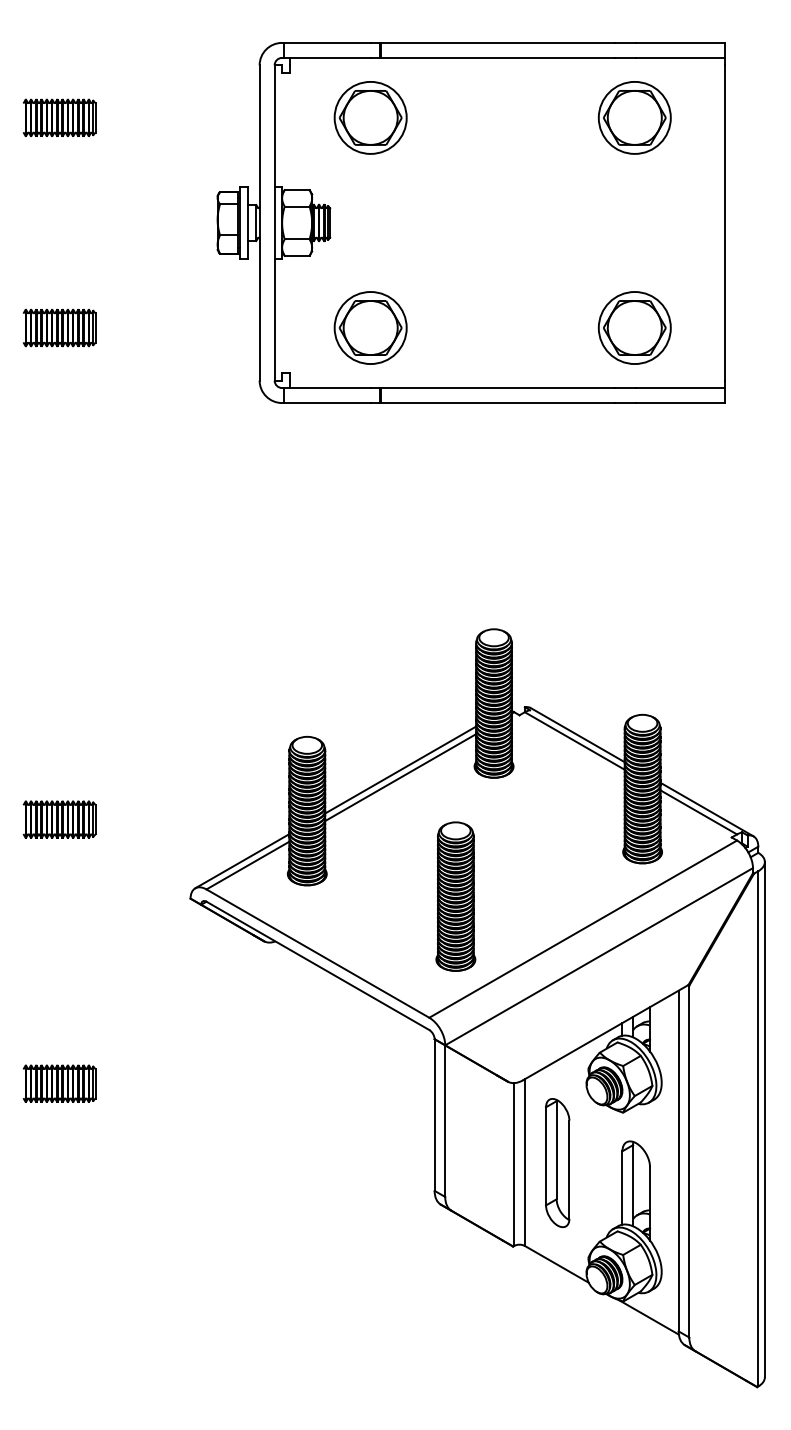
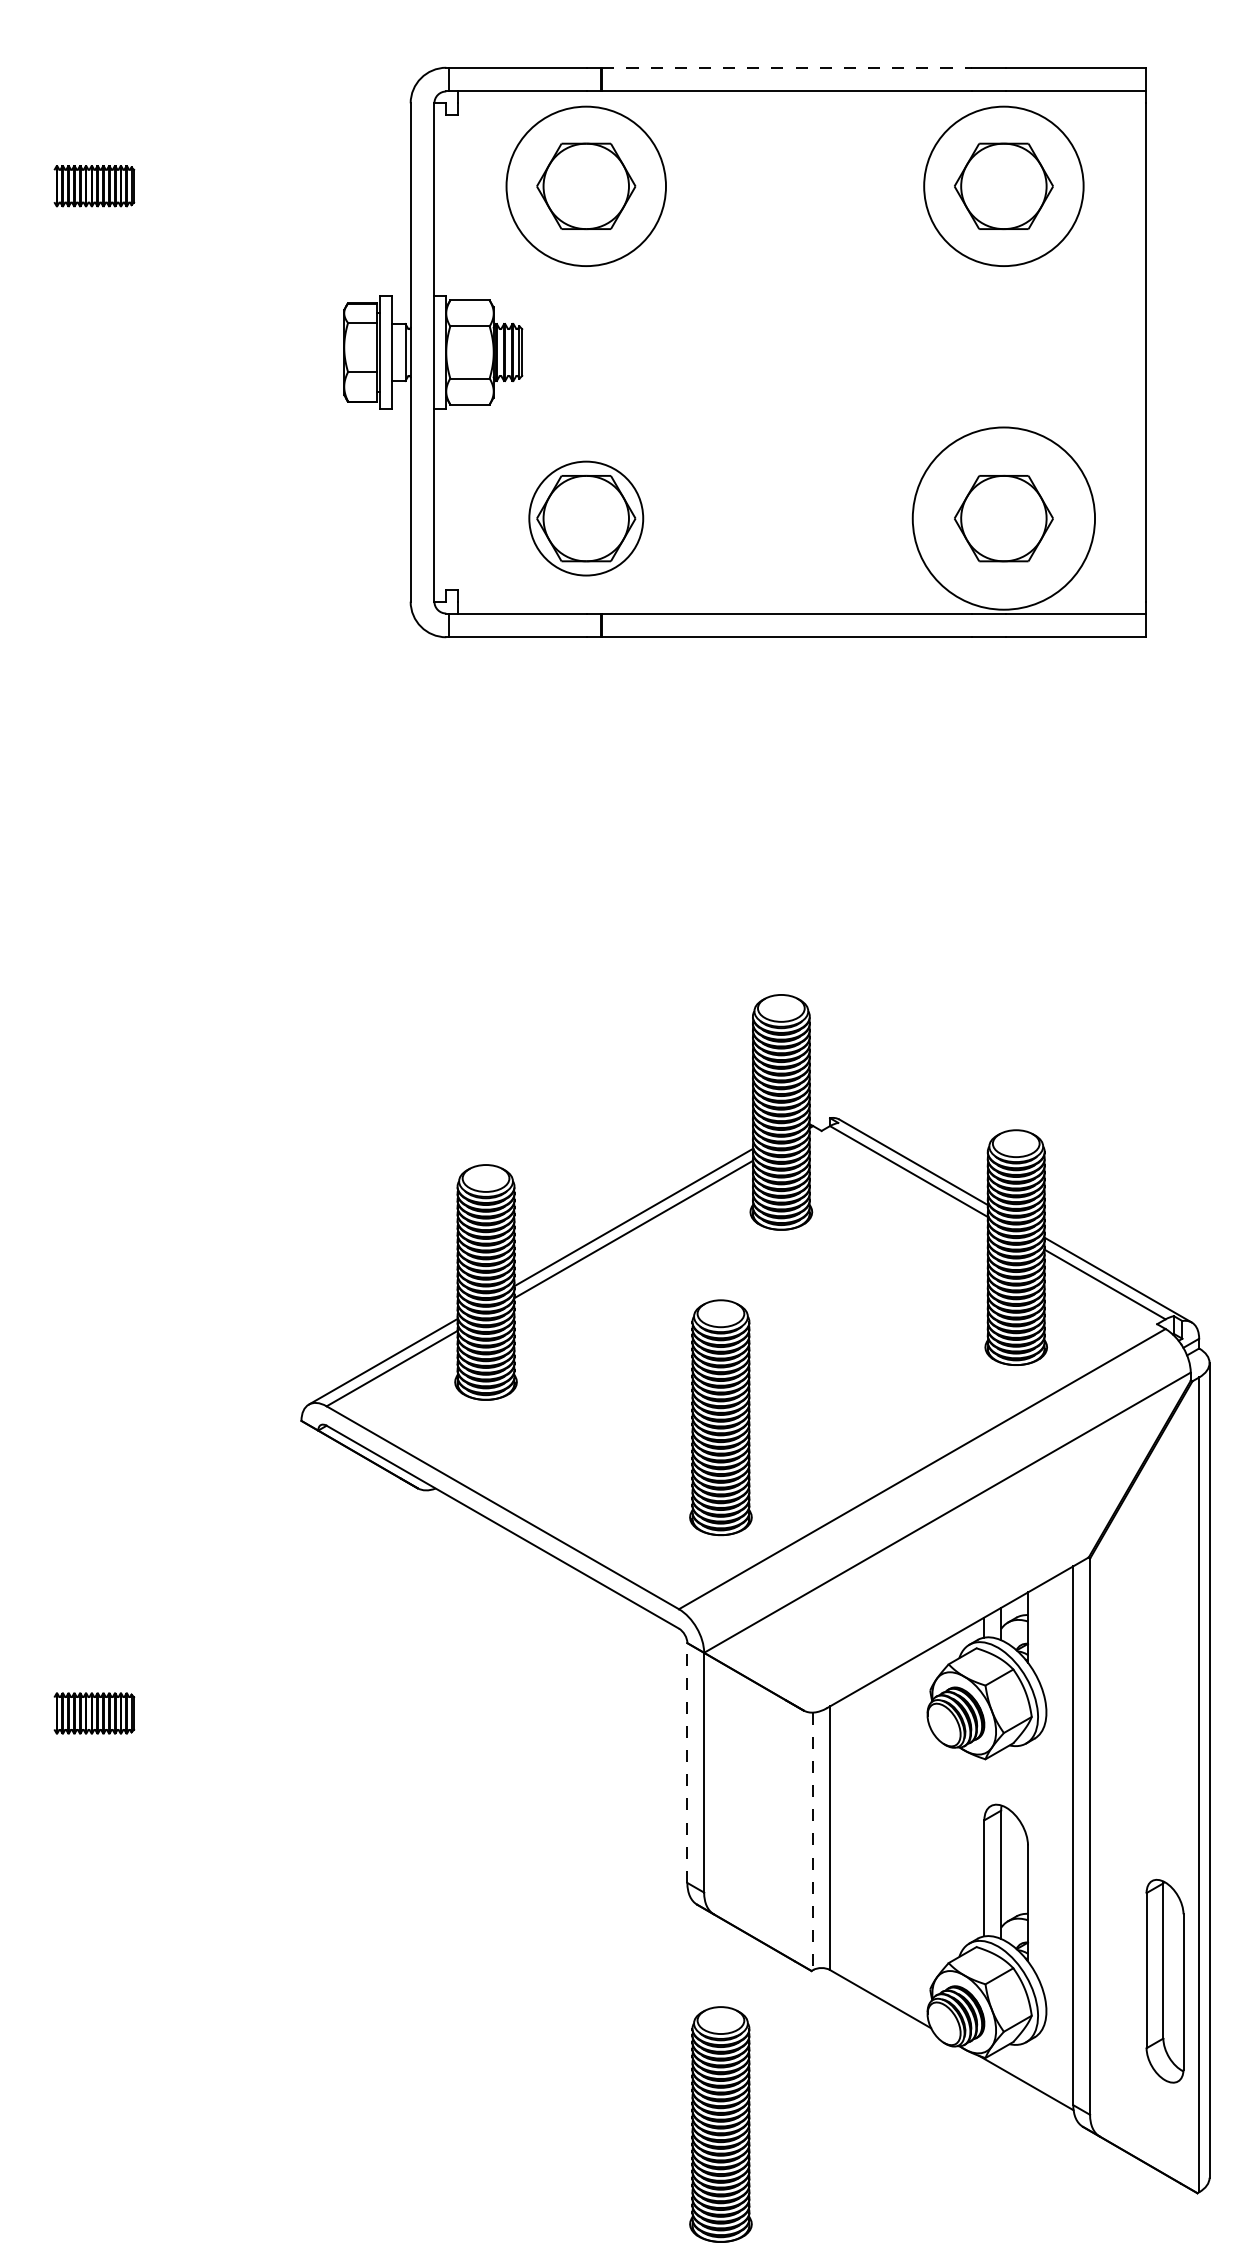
line: (498, 42) -> (788, 67), solid -> dashed
part: (59, 117) -> (94, 185), size x0.7
circle: (370, 117) -> (585, 185), size x1.4
circle: (634, 117) -> (1003, 185), size x1.4
part: (59, 328) -> (94, 519), removed
circle: (634, 328) -> (1003, 519), size x1.6
part: (59, 819) -> (94, 1295), removed
part: (59, 1083) -> (94, 1713), size x0.7
line: (434, 1115) -> (687, 1763), solid -> dashed
part: (557, 1163) -> (1164, 1981), moved
line: (514, 1165) -> (813, 1842), solid -> dashed
part: (455, 1343) -> (720, 2124), added

